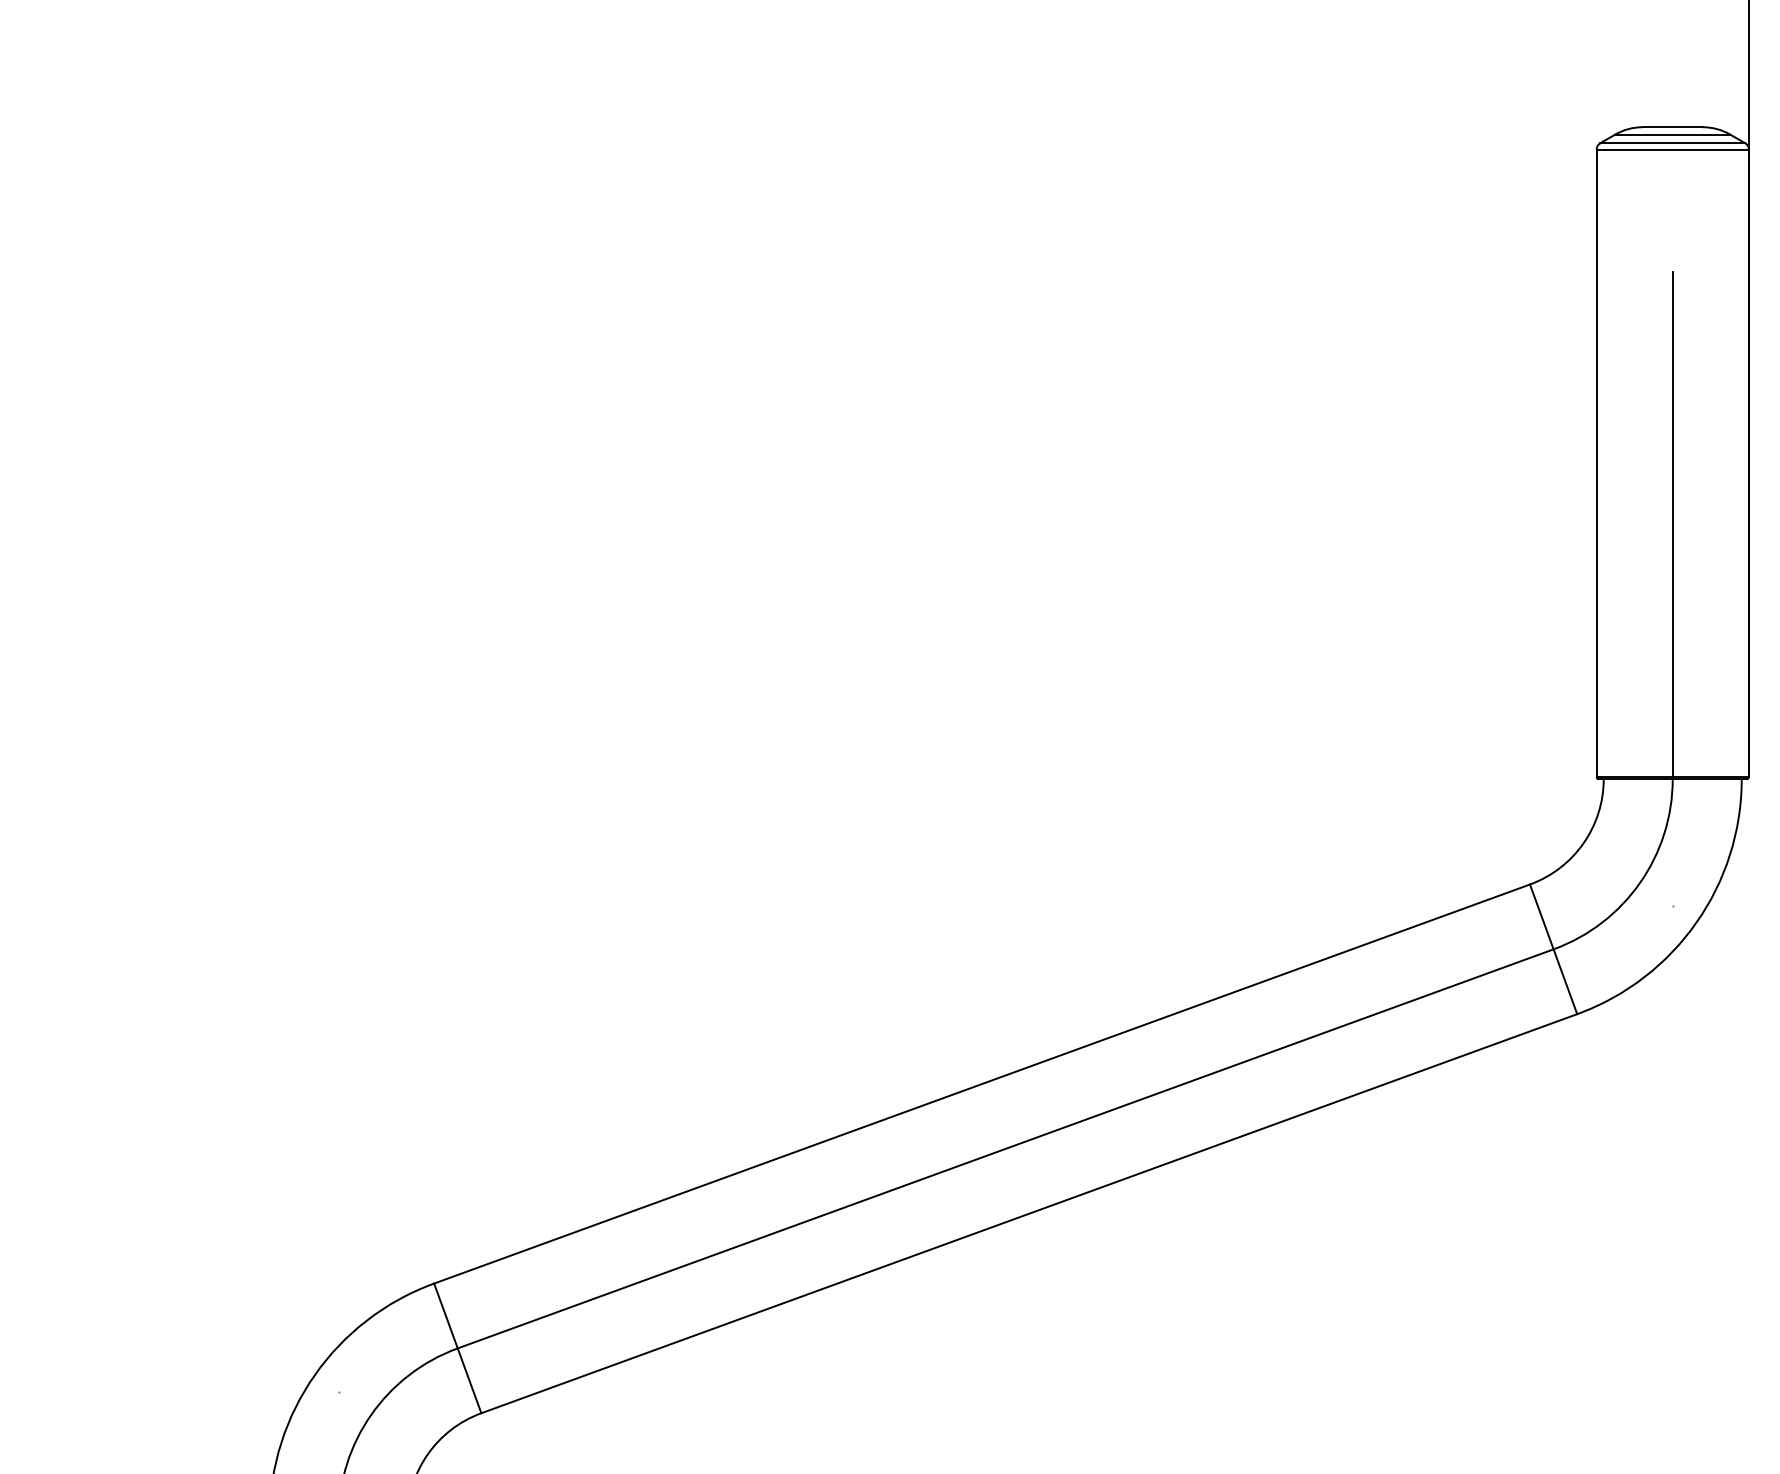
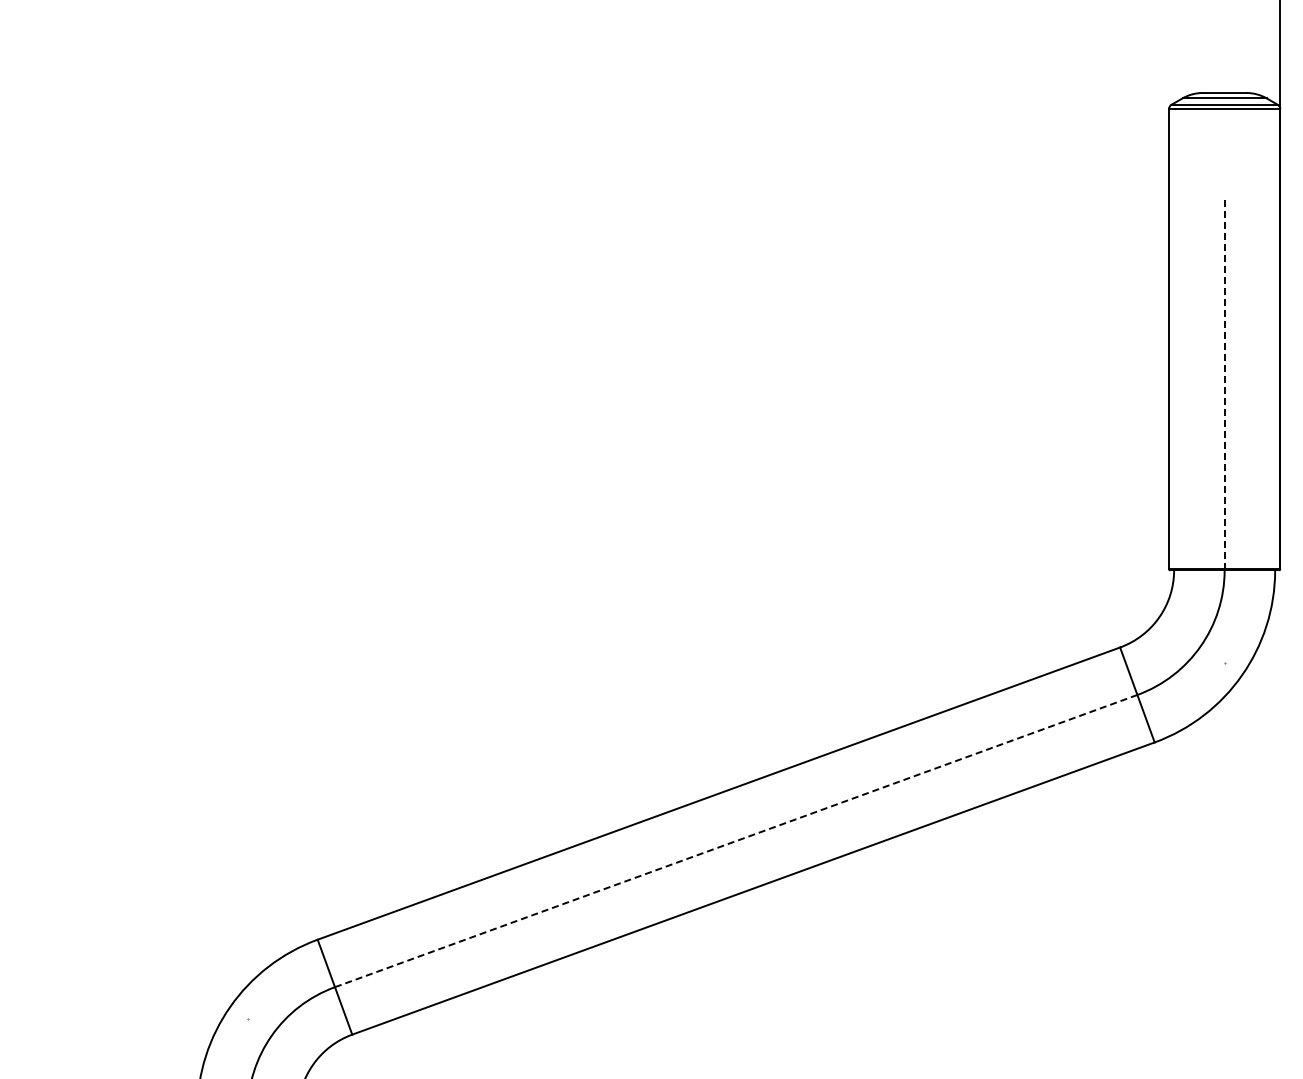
line: (1672, 525) -> (1224, 384), solid -> dashed
line: (1006, 1149) -> (736, 841), solid -> dashed

